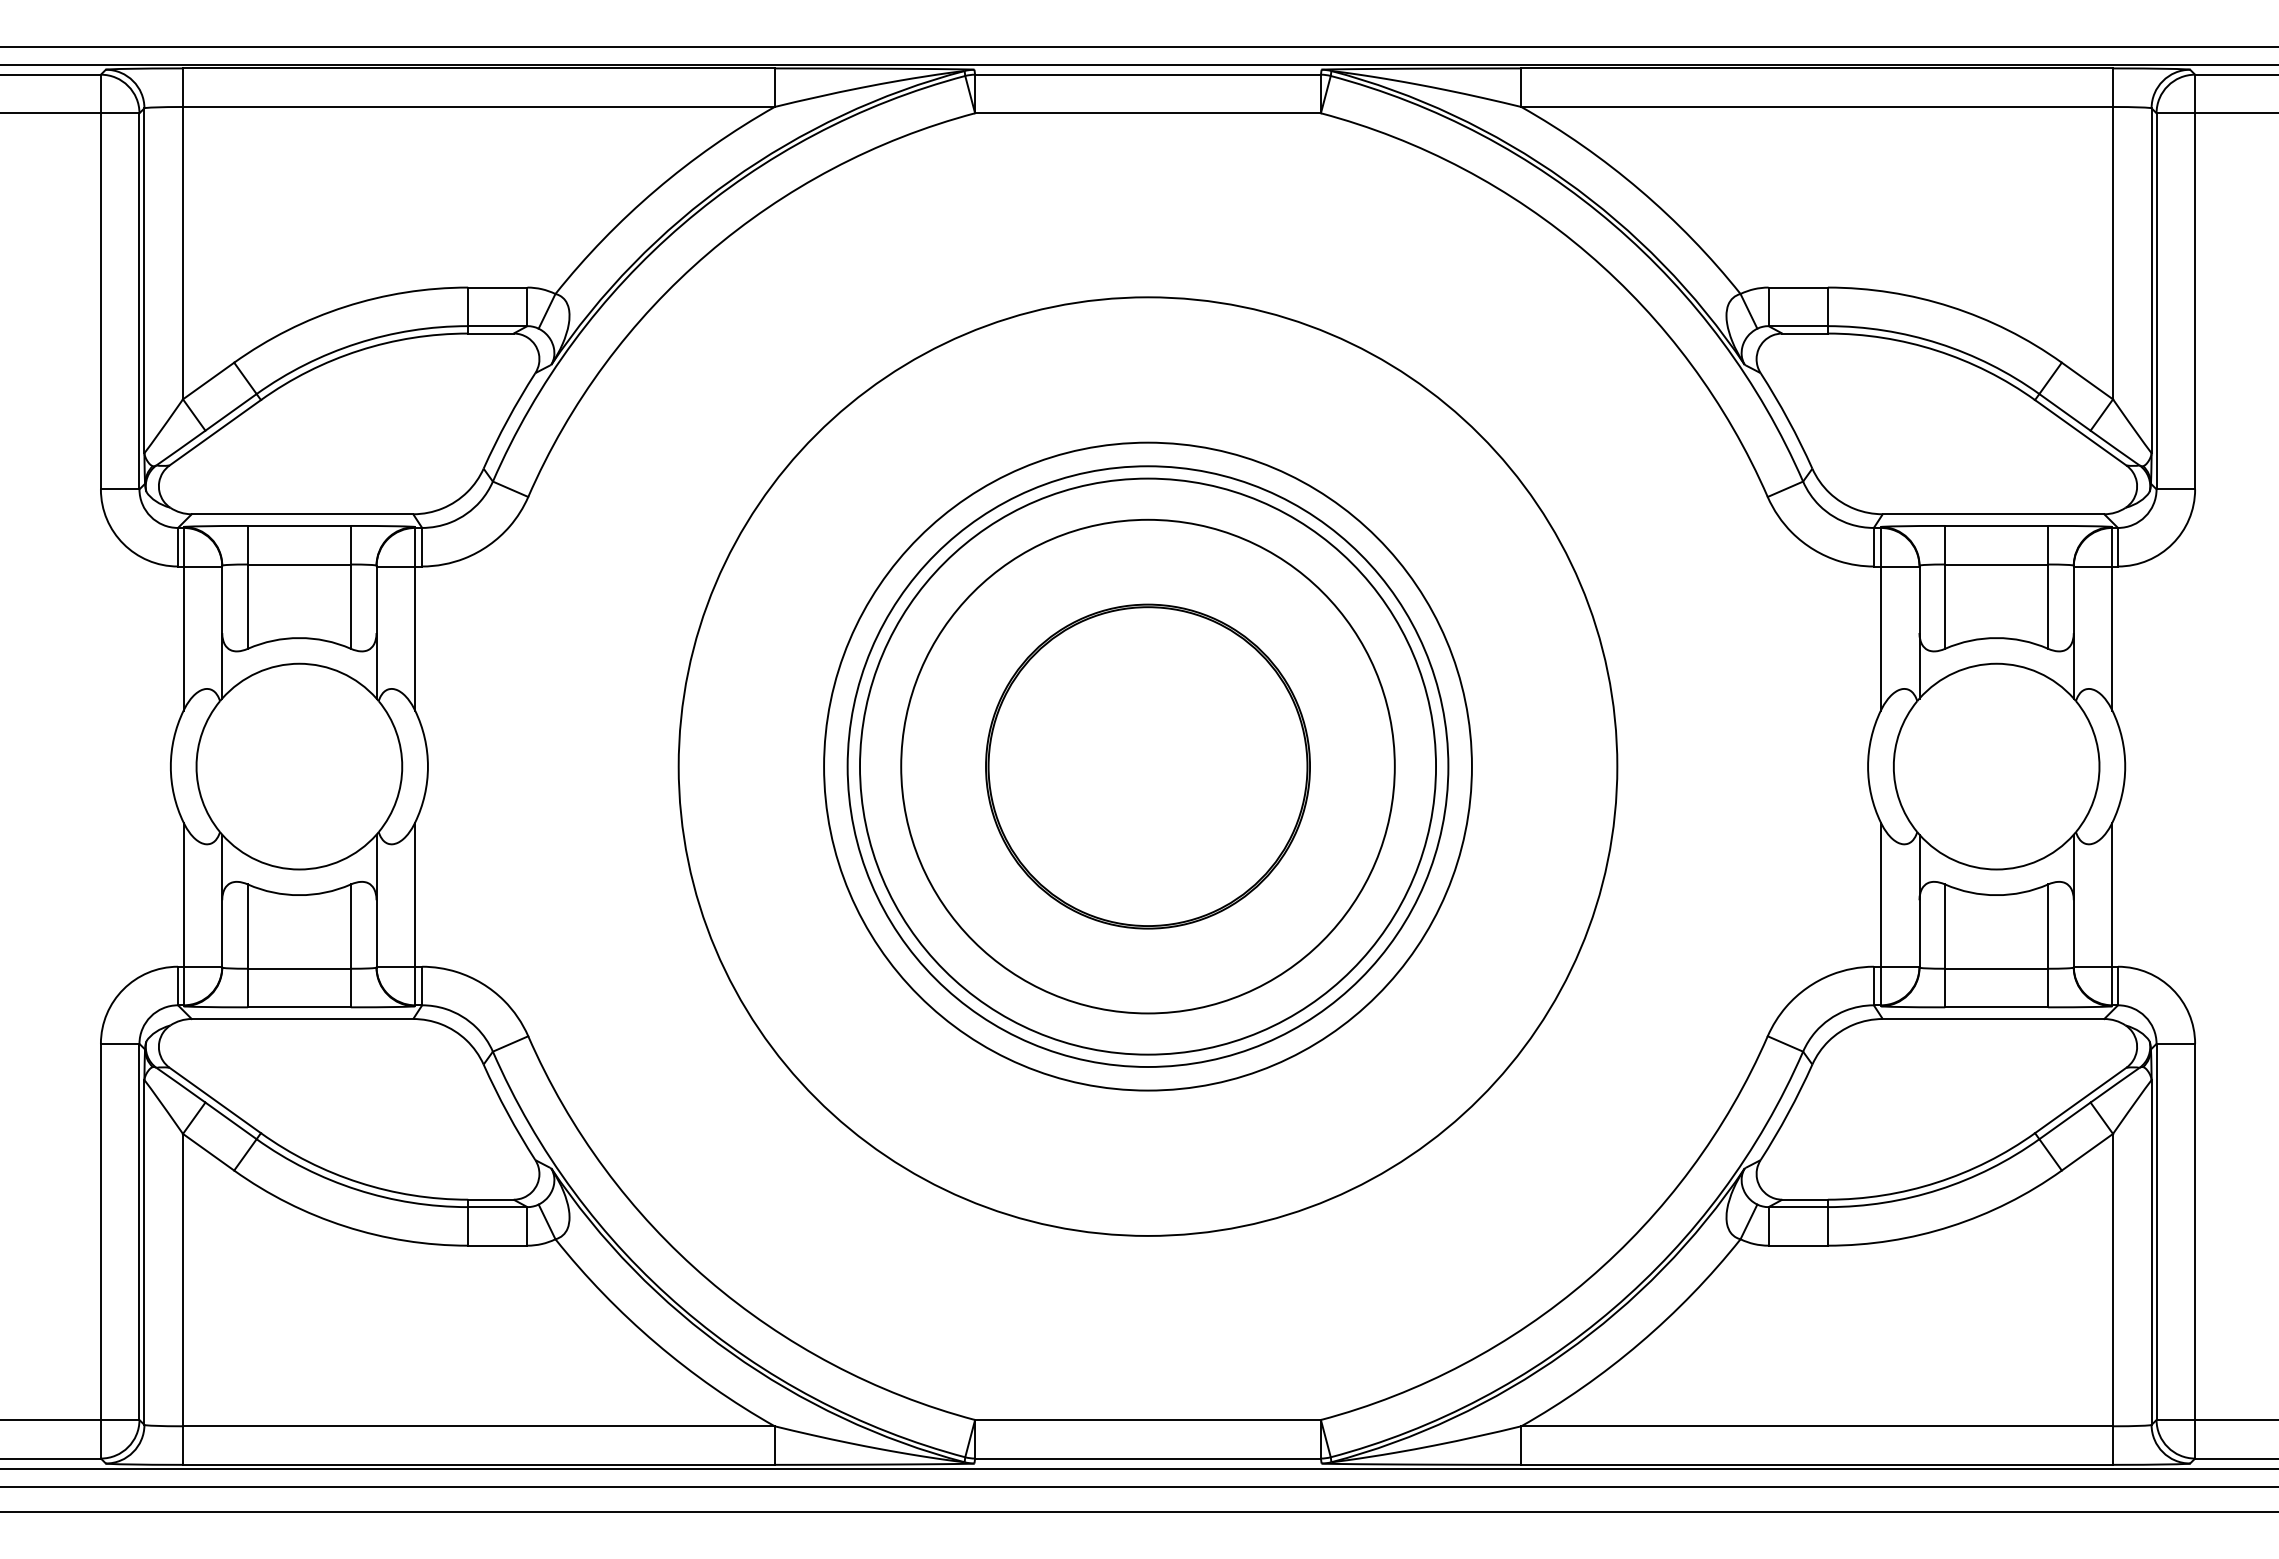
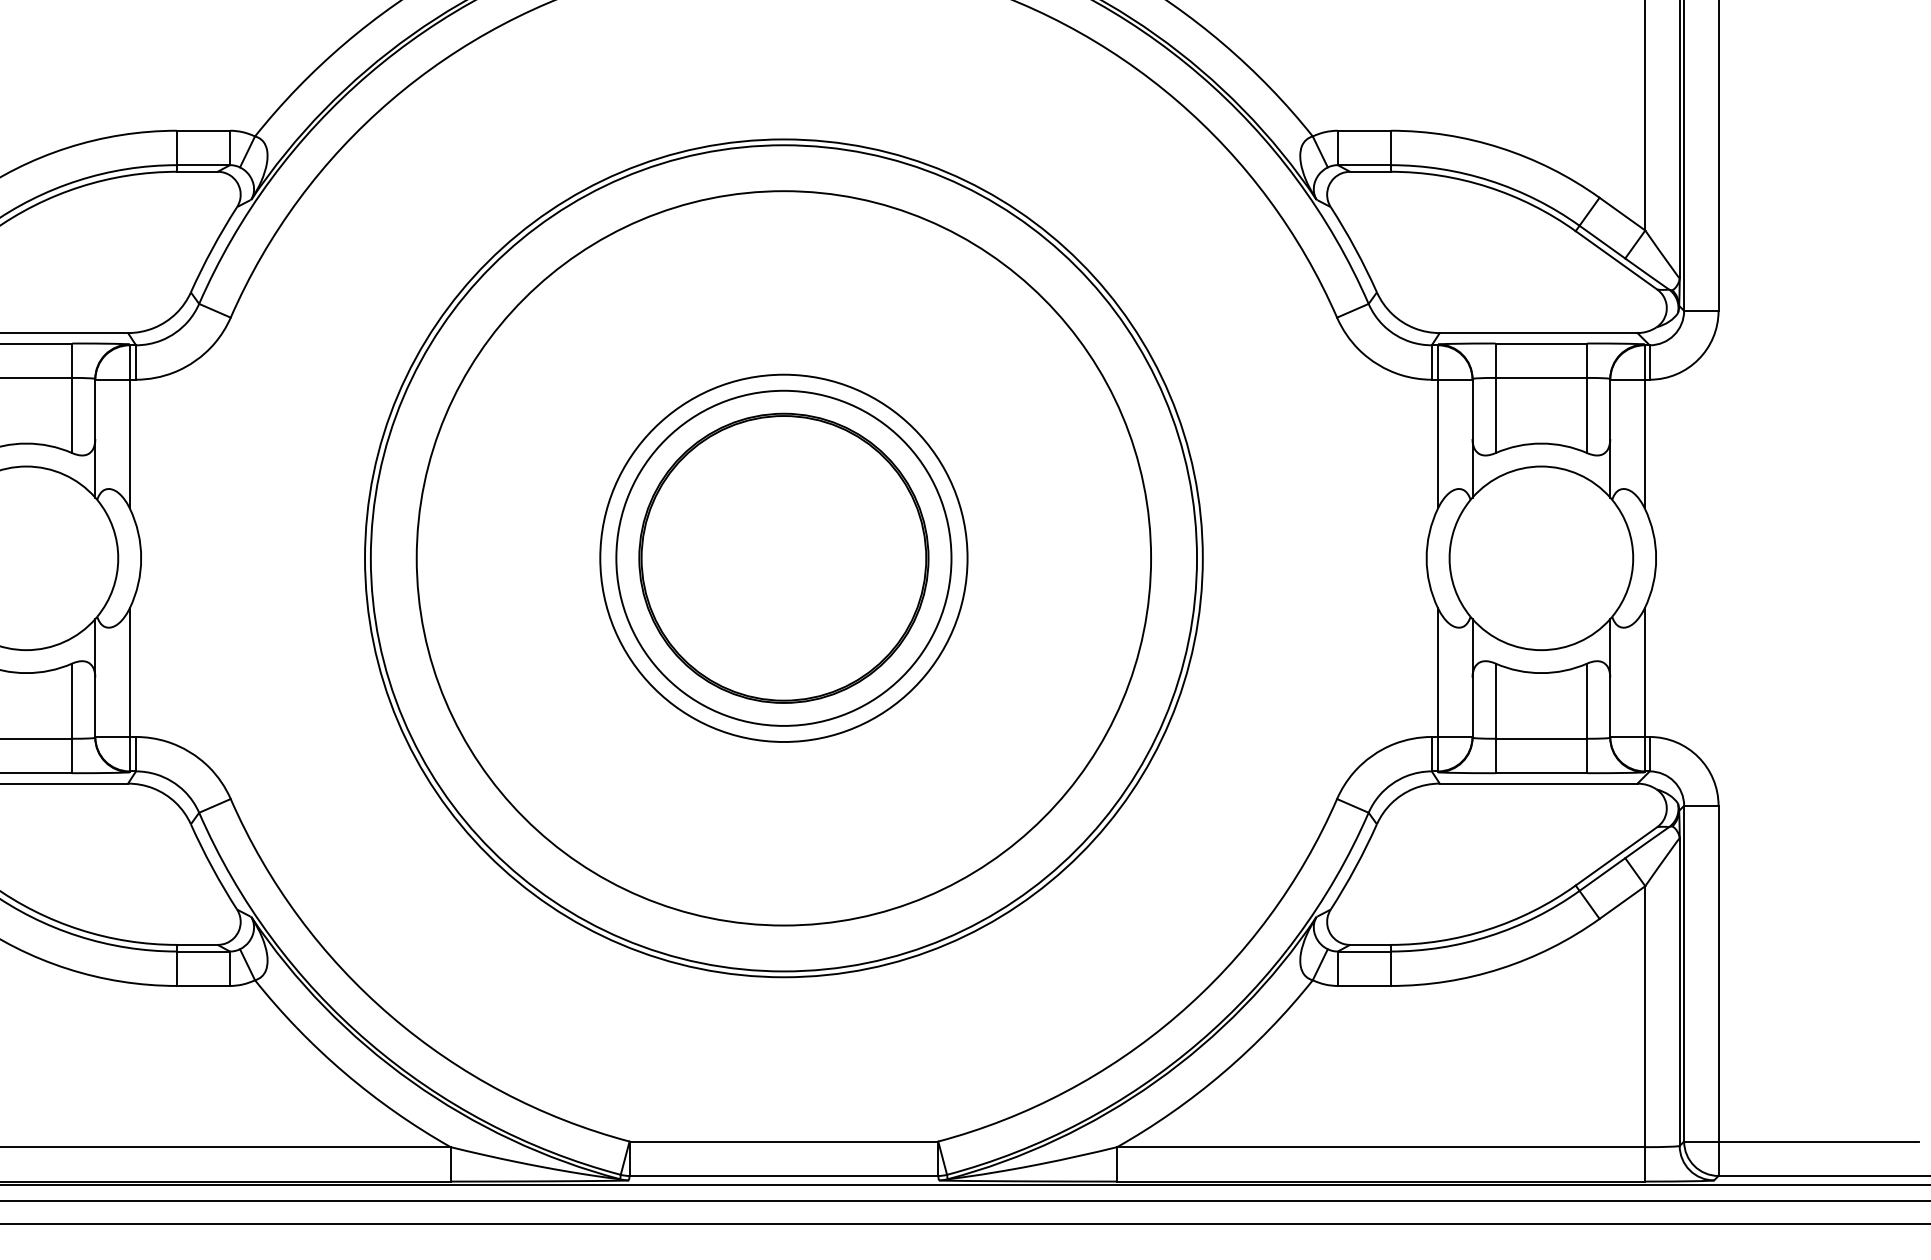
circle: (1147, 766) -> (783, 558), size x0.62
circle: (1147, 766) -> (783, 558), size x0.71
circle: (1147, 766) -> (783, 558), size x1.43
circle: (1147, 766) -> (783, 558), size x1.67

